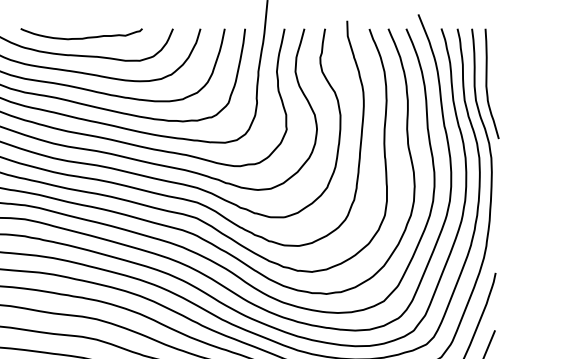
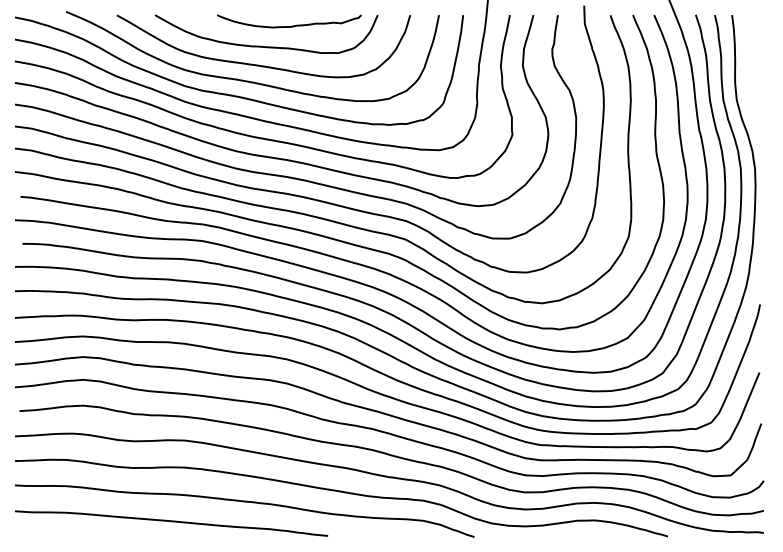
curve: (83, 37) -> (291, 25), moved
curve: (486, 83) -> (749, 80), removed

